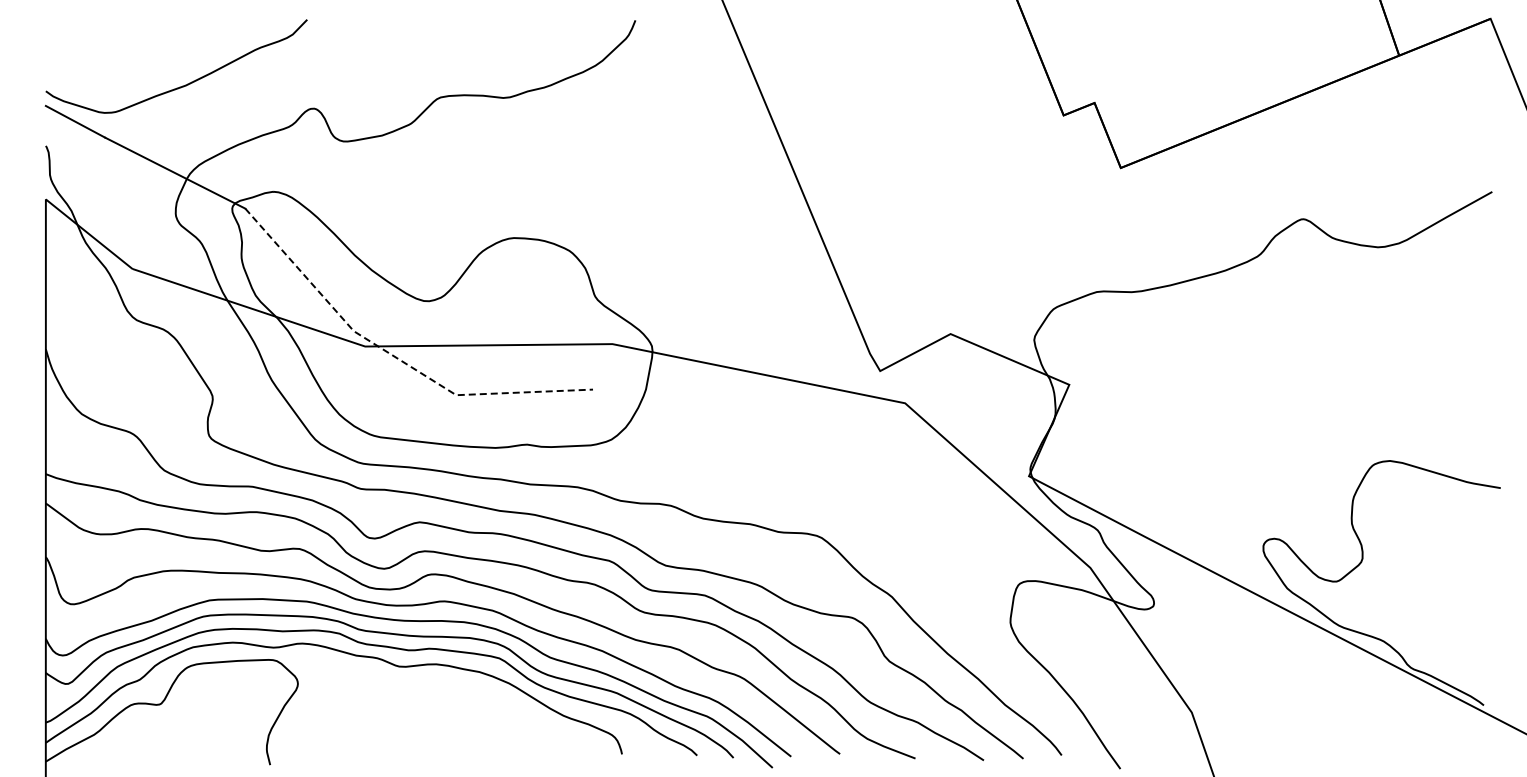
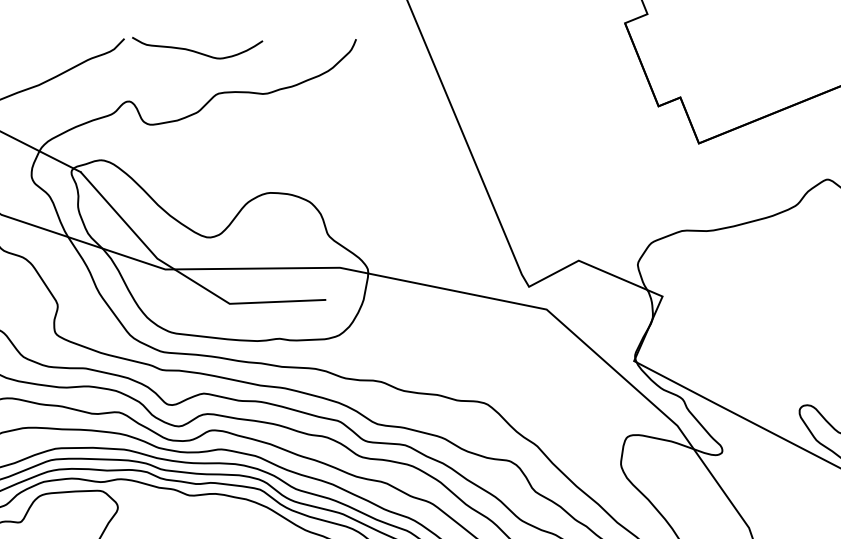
curve: (408, 37) -> (195, 51), added
line: (393, 356) -> (185, 276), dashed -> solid

